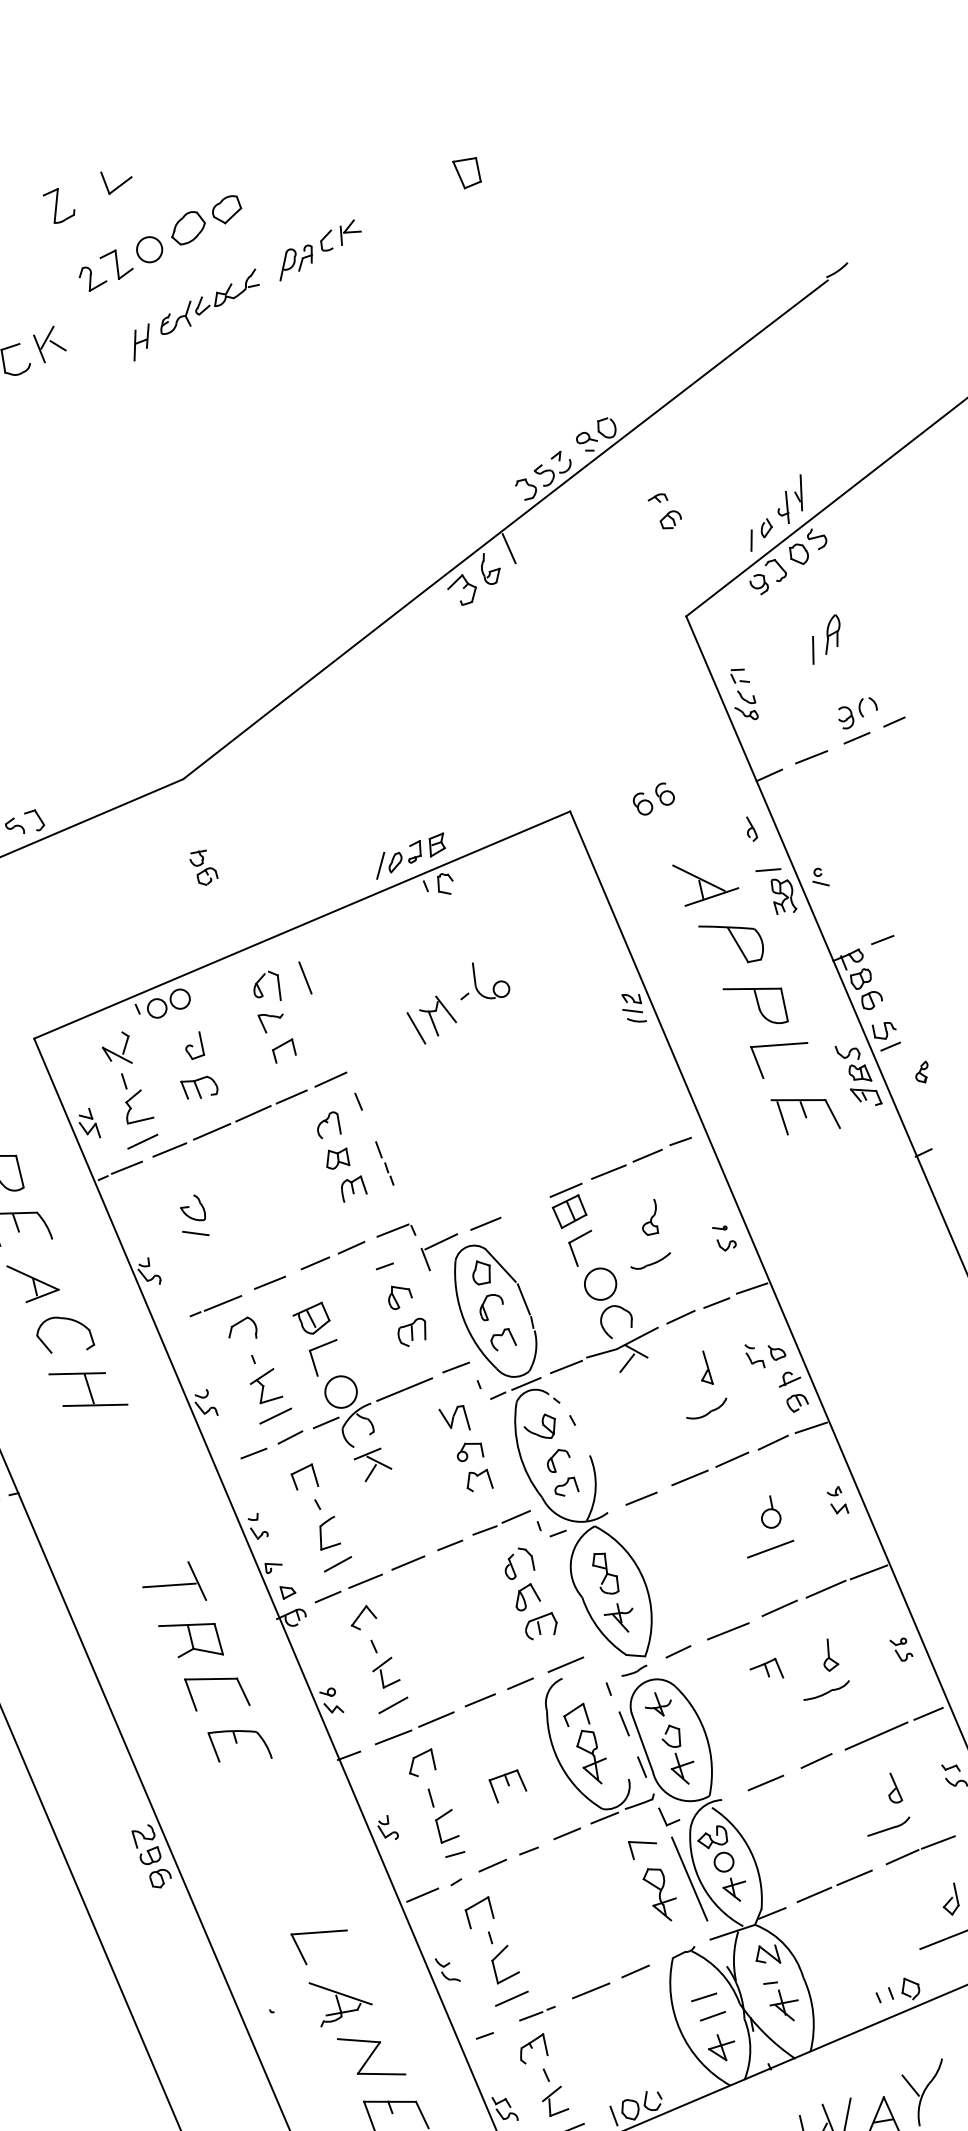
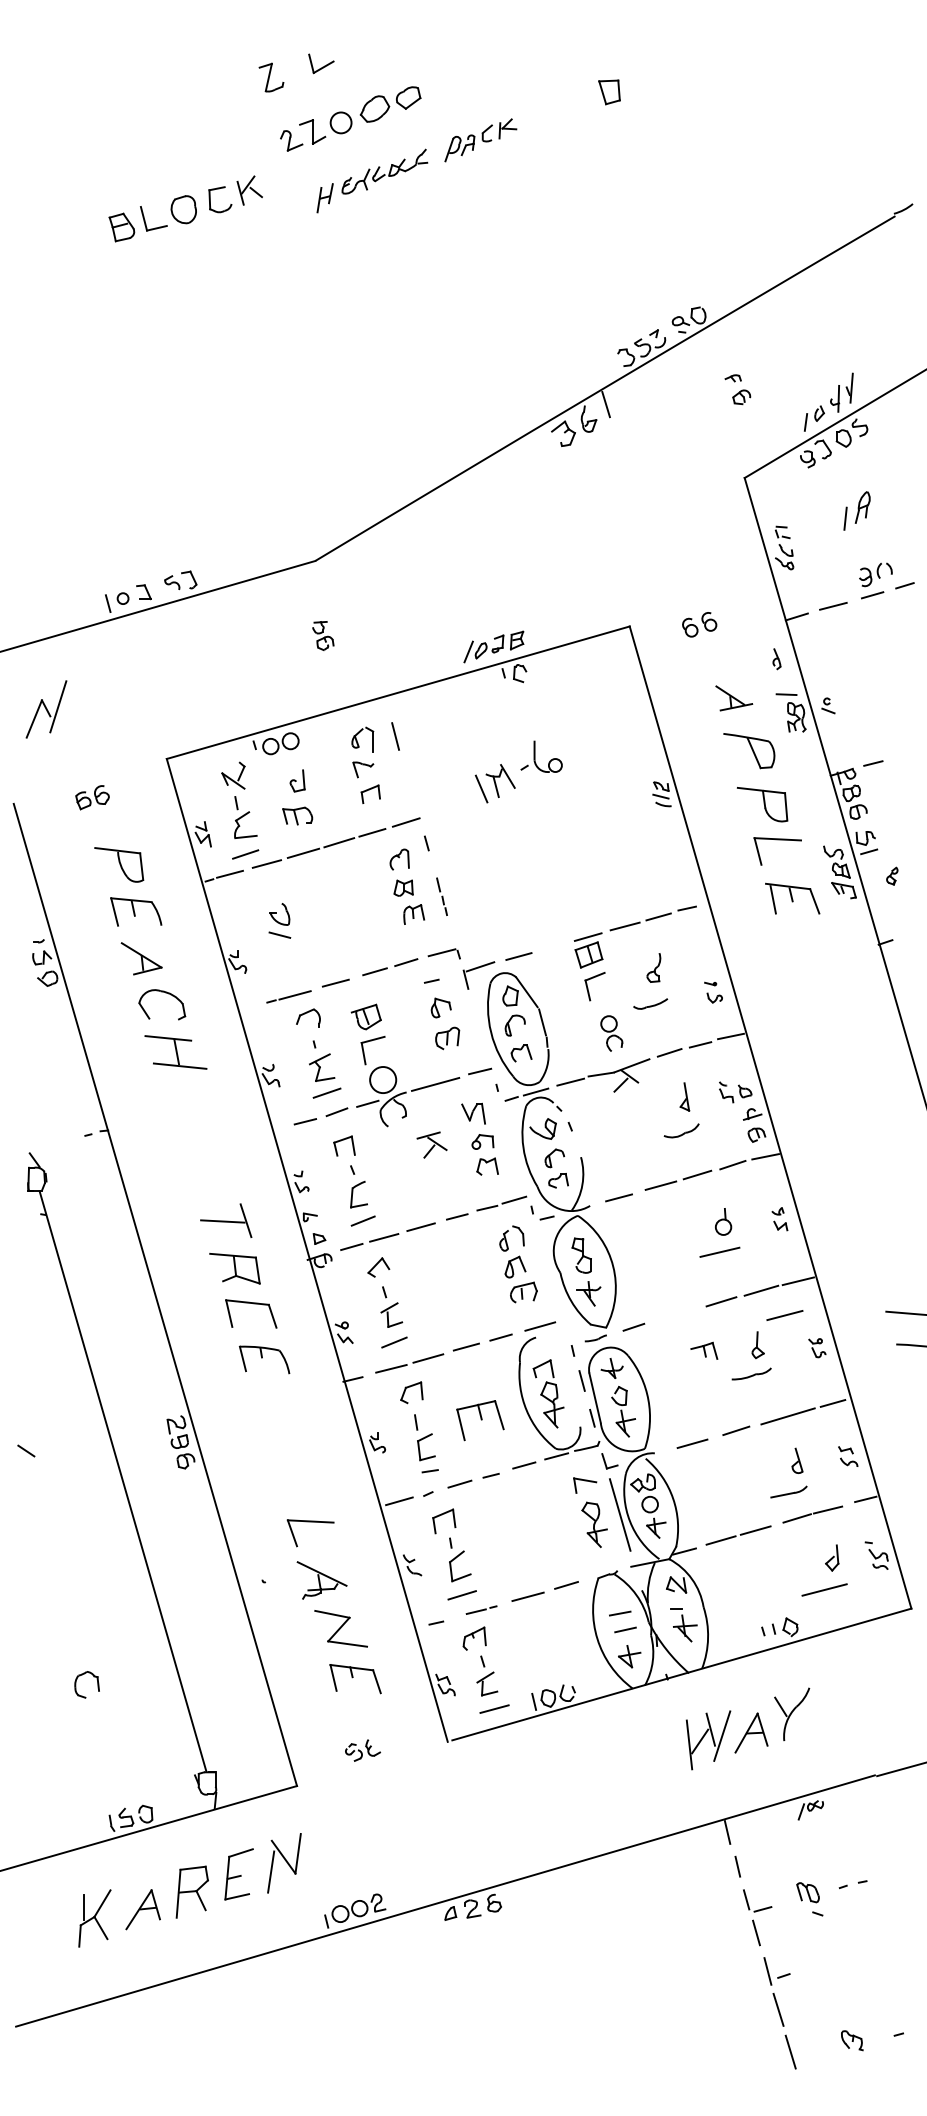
part: (705, 882) -> (733, 698), size x0.7
part: (608, 1302) -> (611, 1033), size x0.6
part: (372, 1464) -> (431, 1144), moved
line: (727, 1631) -> (784, 1315), moved
part: (508, 1786) -> (480, 1420), size x1.6

